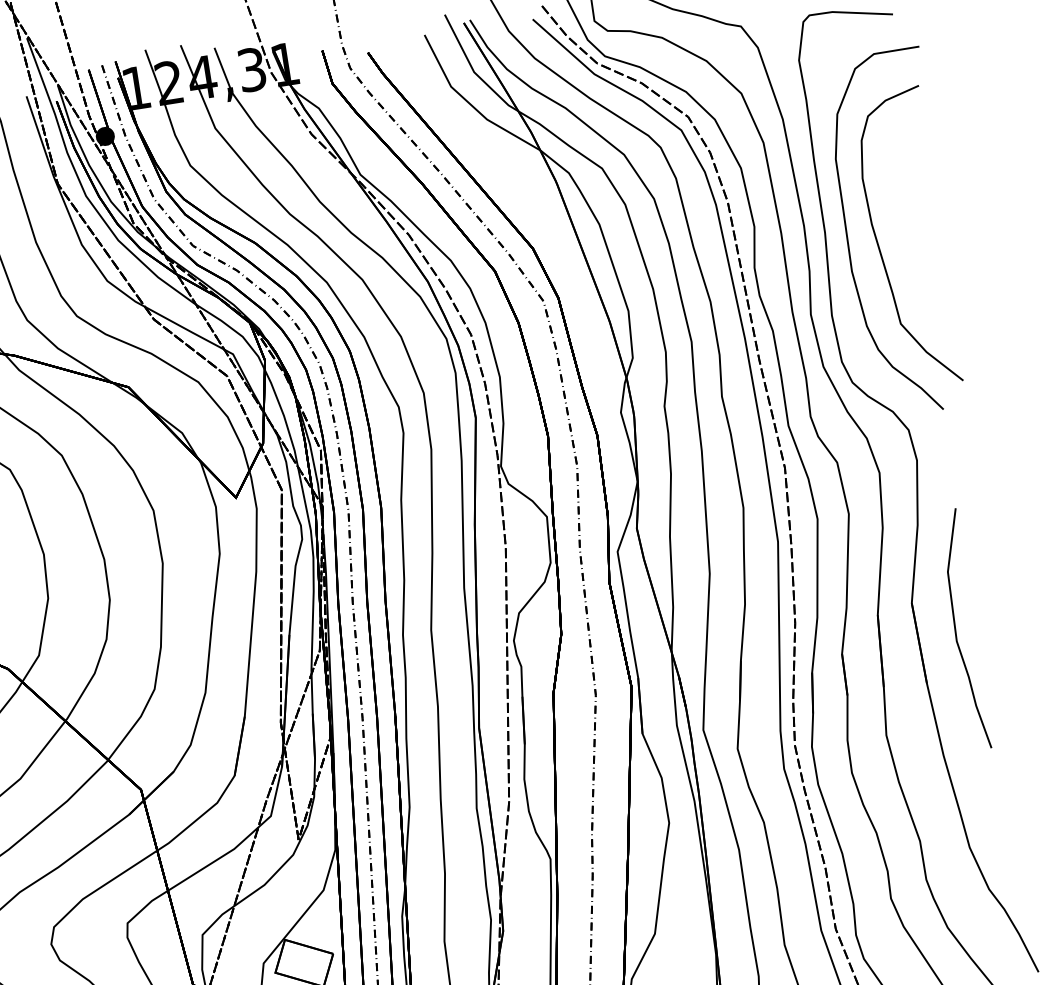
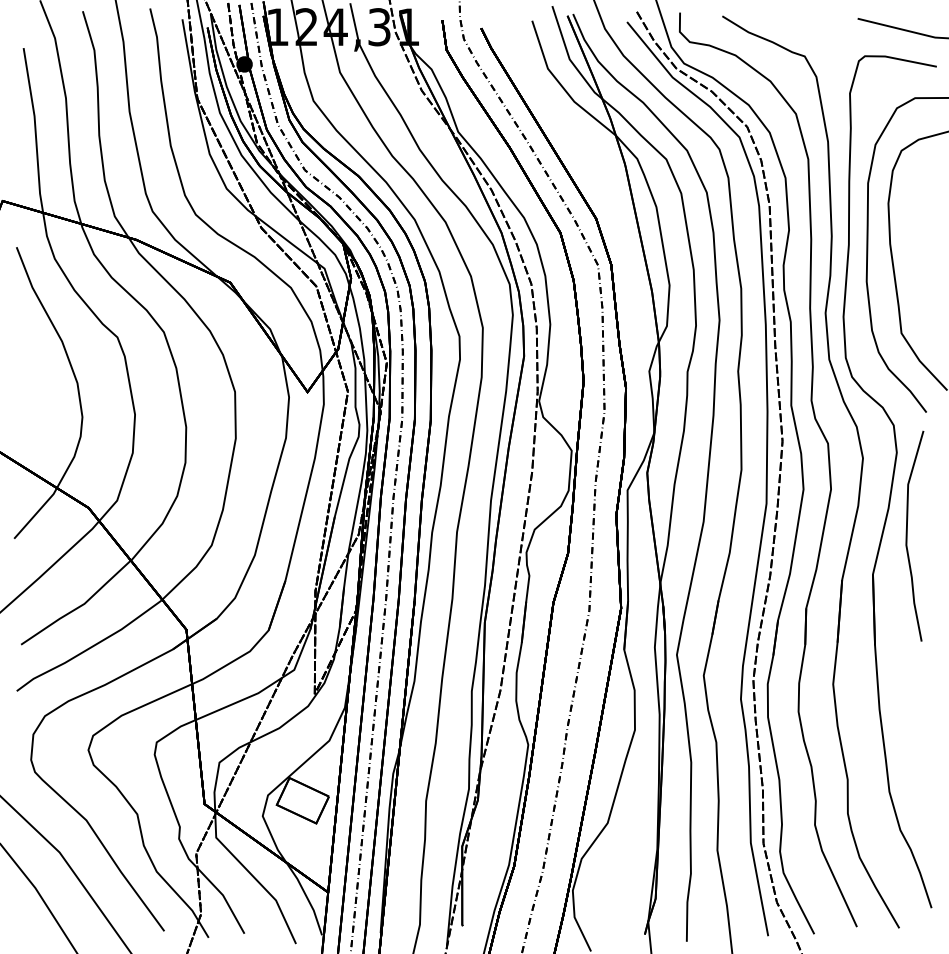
curve: (956, 630) -> (907, 535), moved

